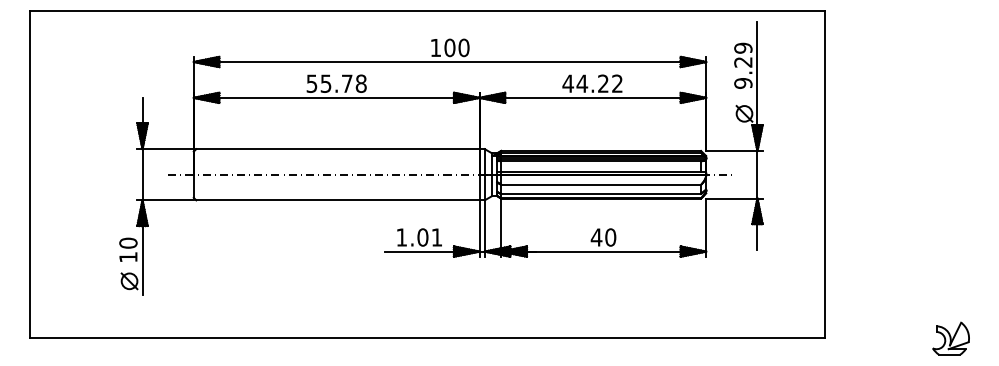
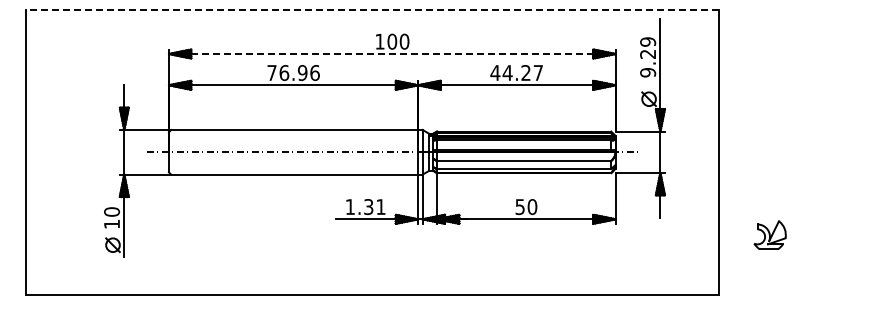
line: (427, 10) -> (372, 9), solid -> dashed
line: (450, 62) -> (392, 54), solid -> dashed
text: (616, 83) -> (537, 72), 44.22 -> 44.27
text: (336, 84) -> (293, 73), 55.78 -> 76.96
text: (422, 238) -> (368, 207), 1.01 -> 1.31
text: (597, 238) -> (520, 207), 40 -> 50
part: (950, 337) -> (769, 234), moved

